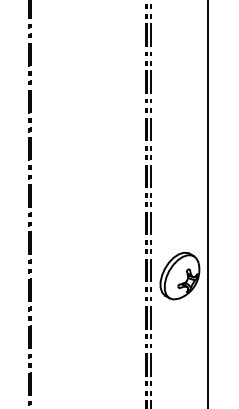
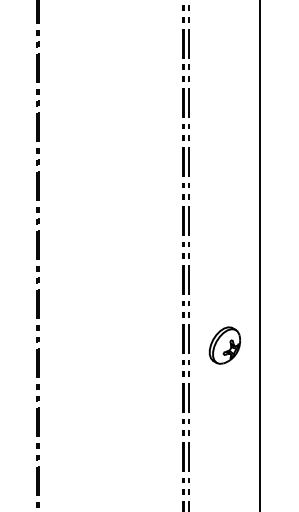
part: (179, 275) -> (224, 345), size x0.62

